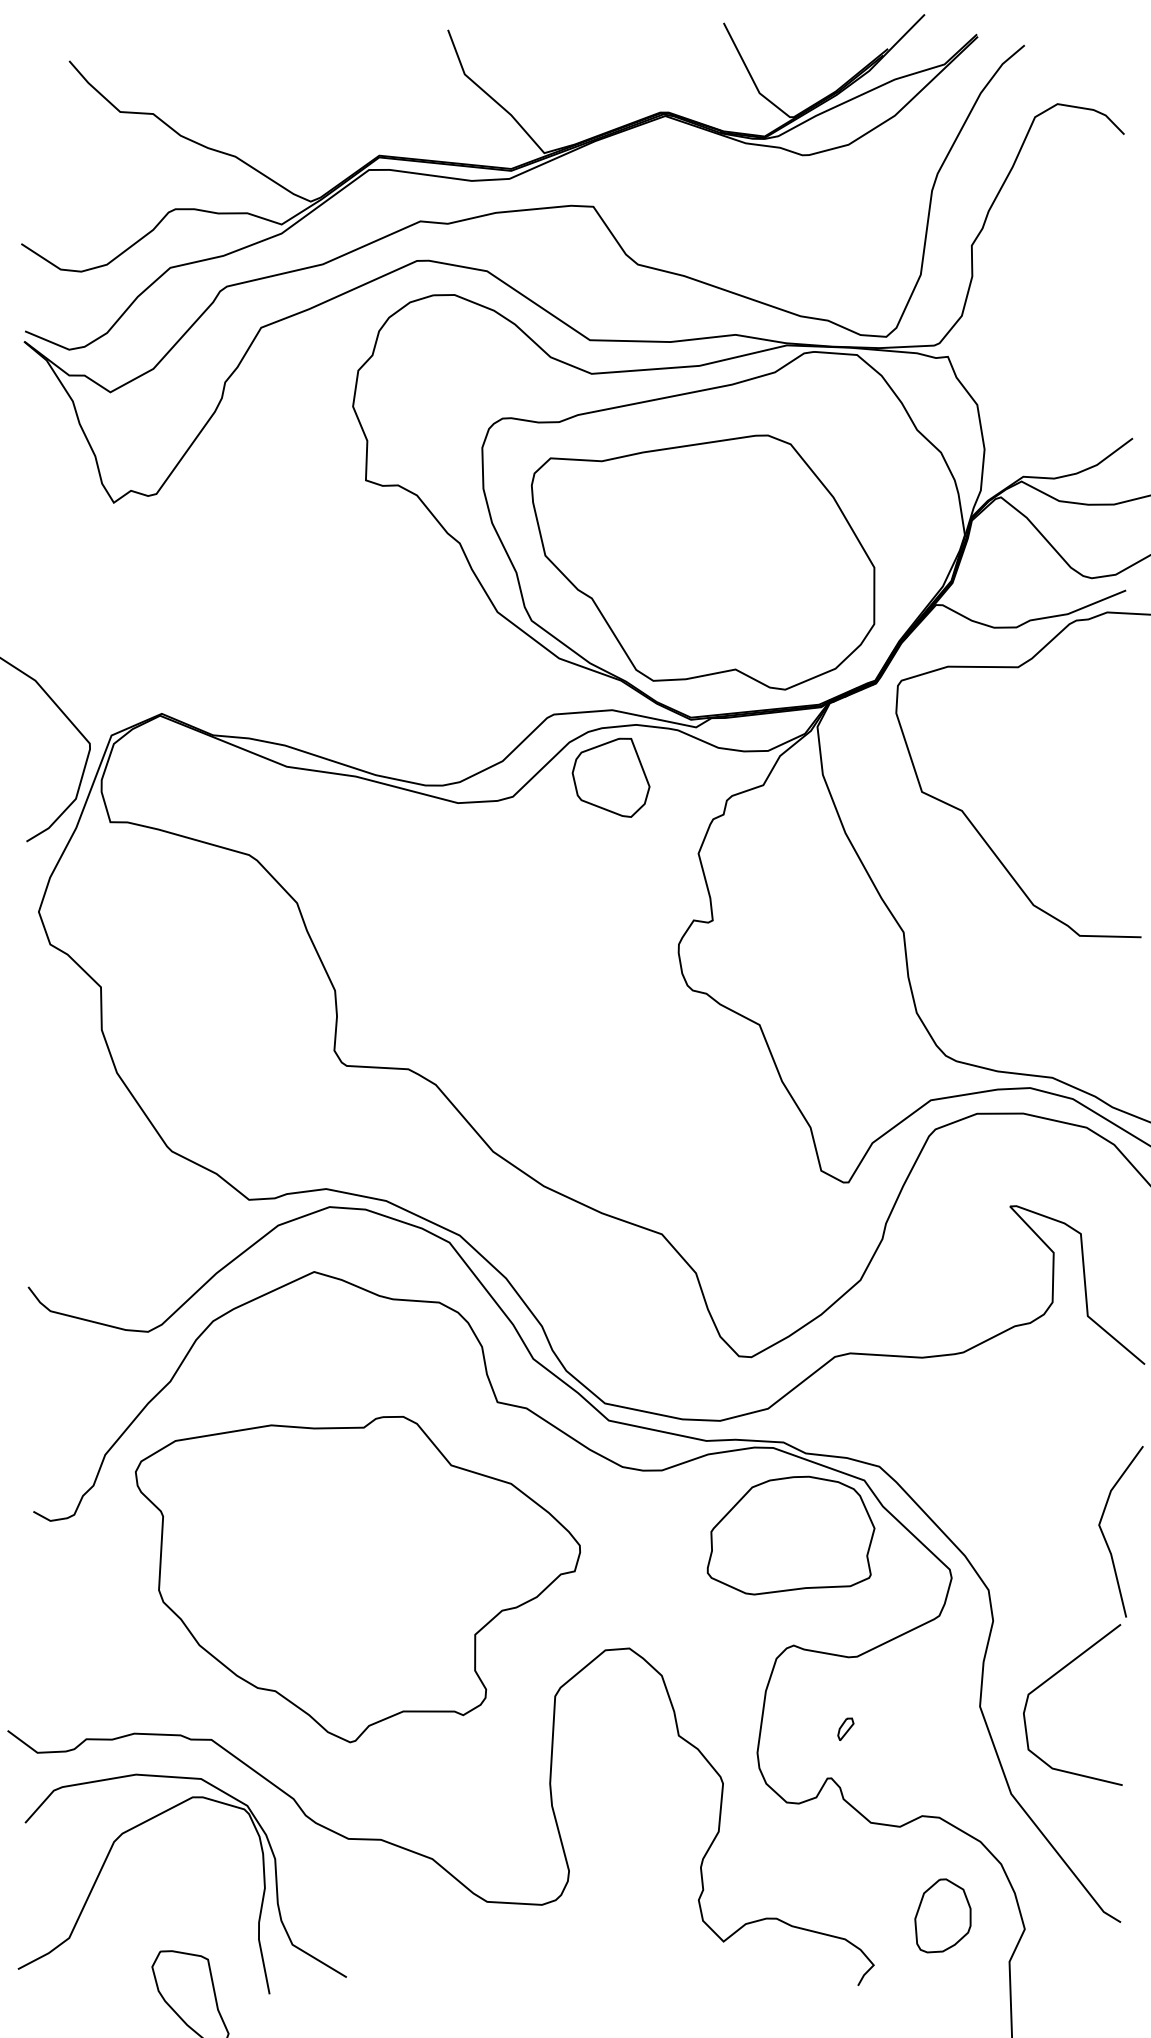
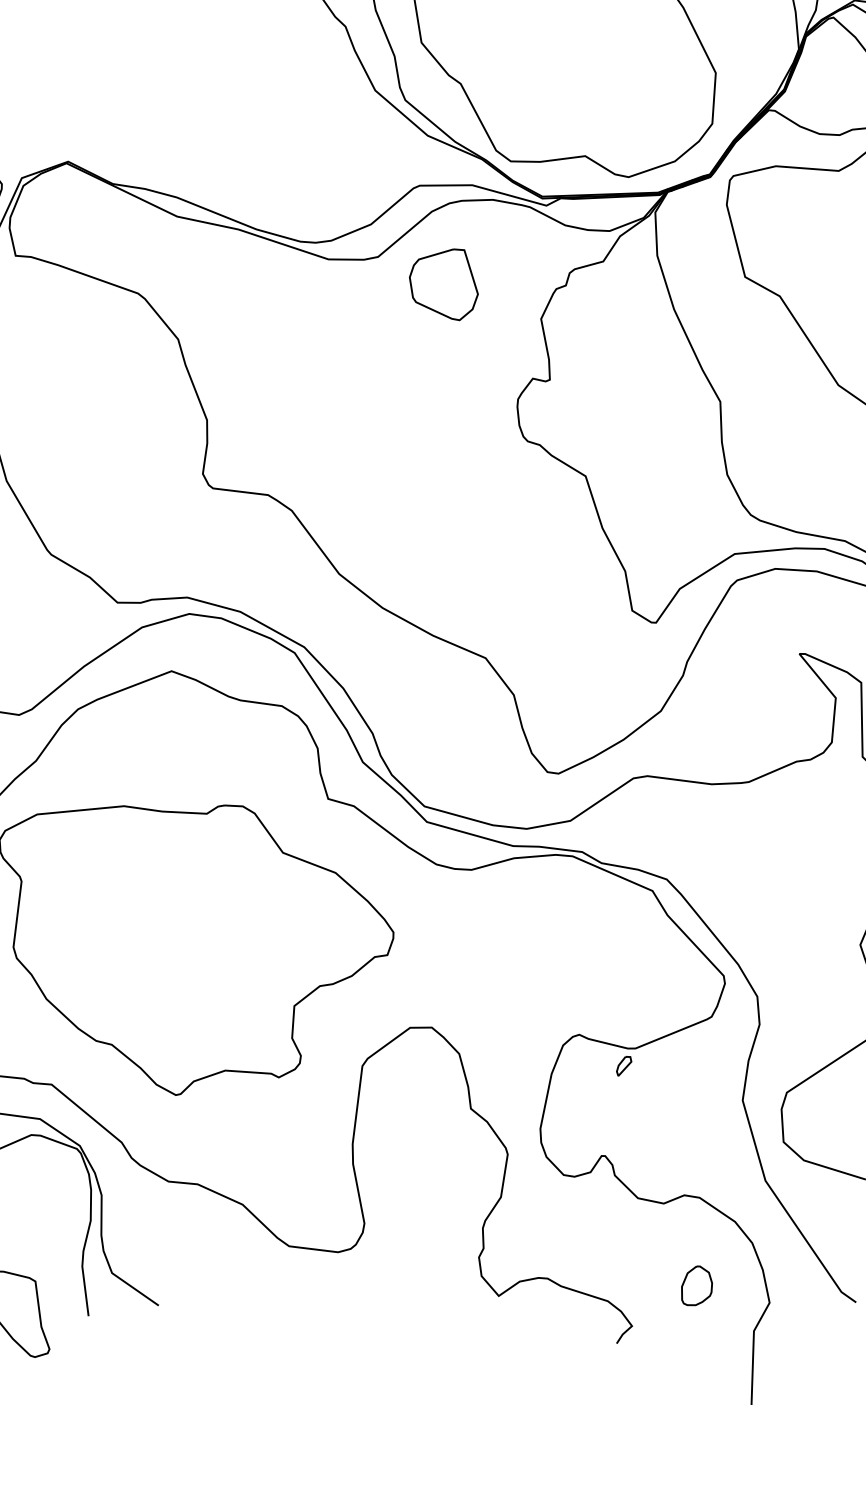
part: (610, 777) -> (443, 283), moved
part: (790, 1535) -> (582, 935), removed
part: (845, 1728) -> (623, 1065), moved
part: (942, 1915) -> (696, 1285), size x0.6

